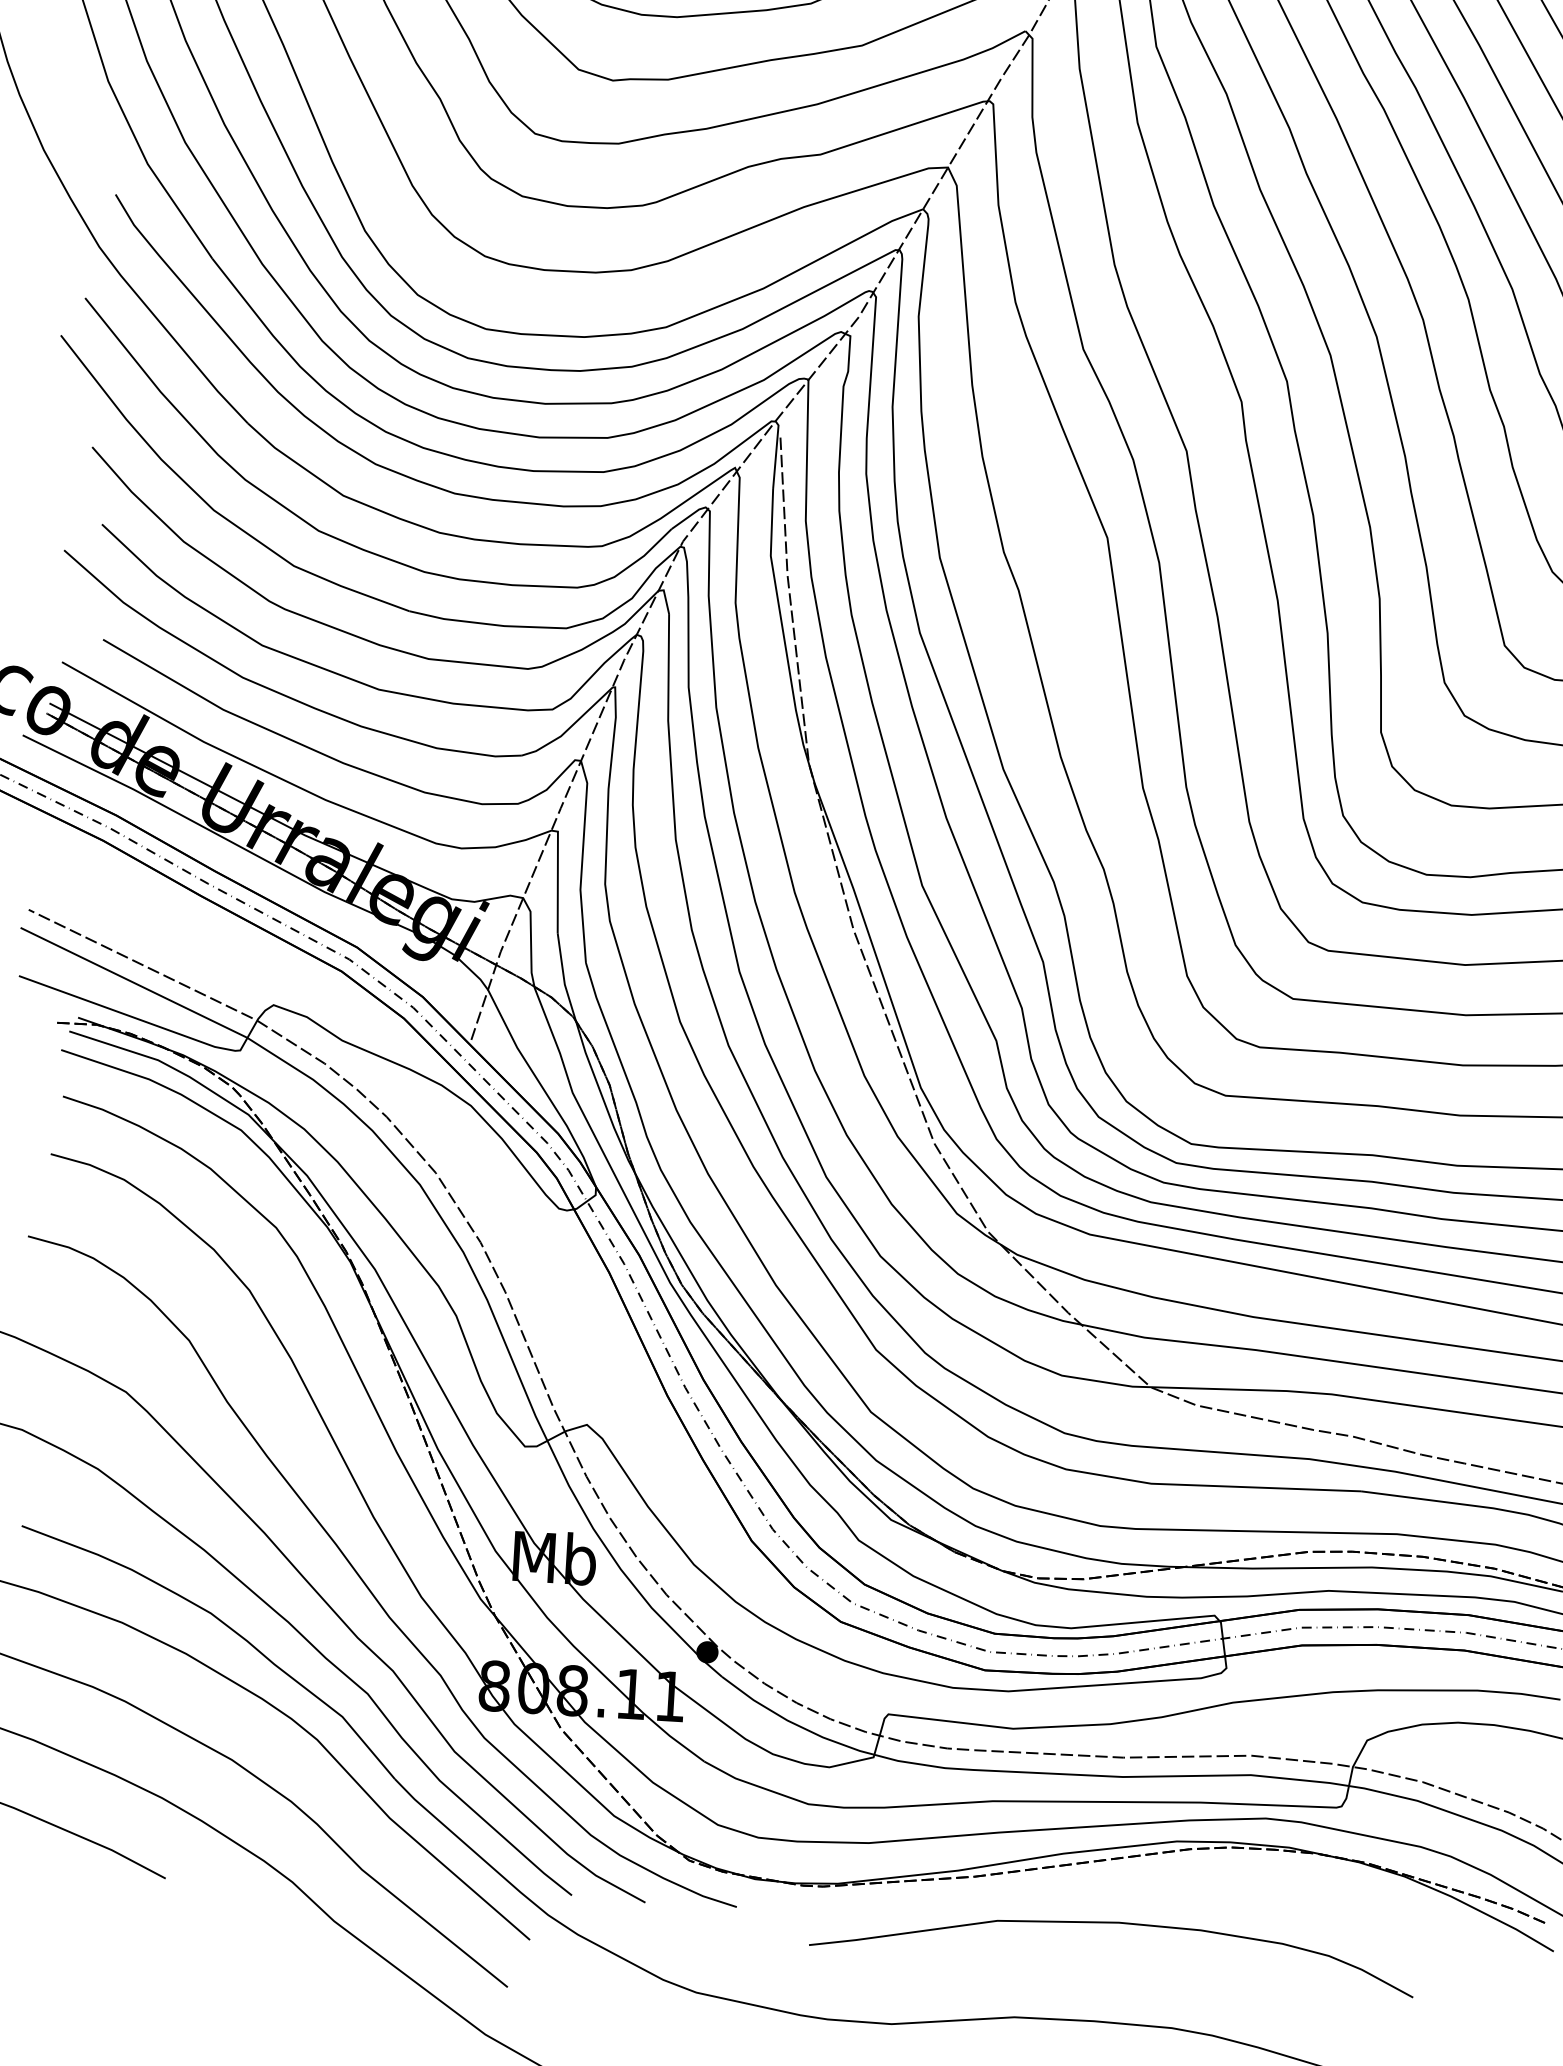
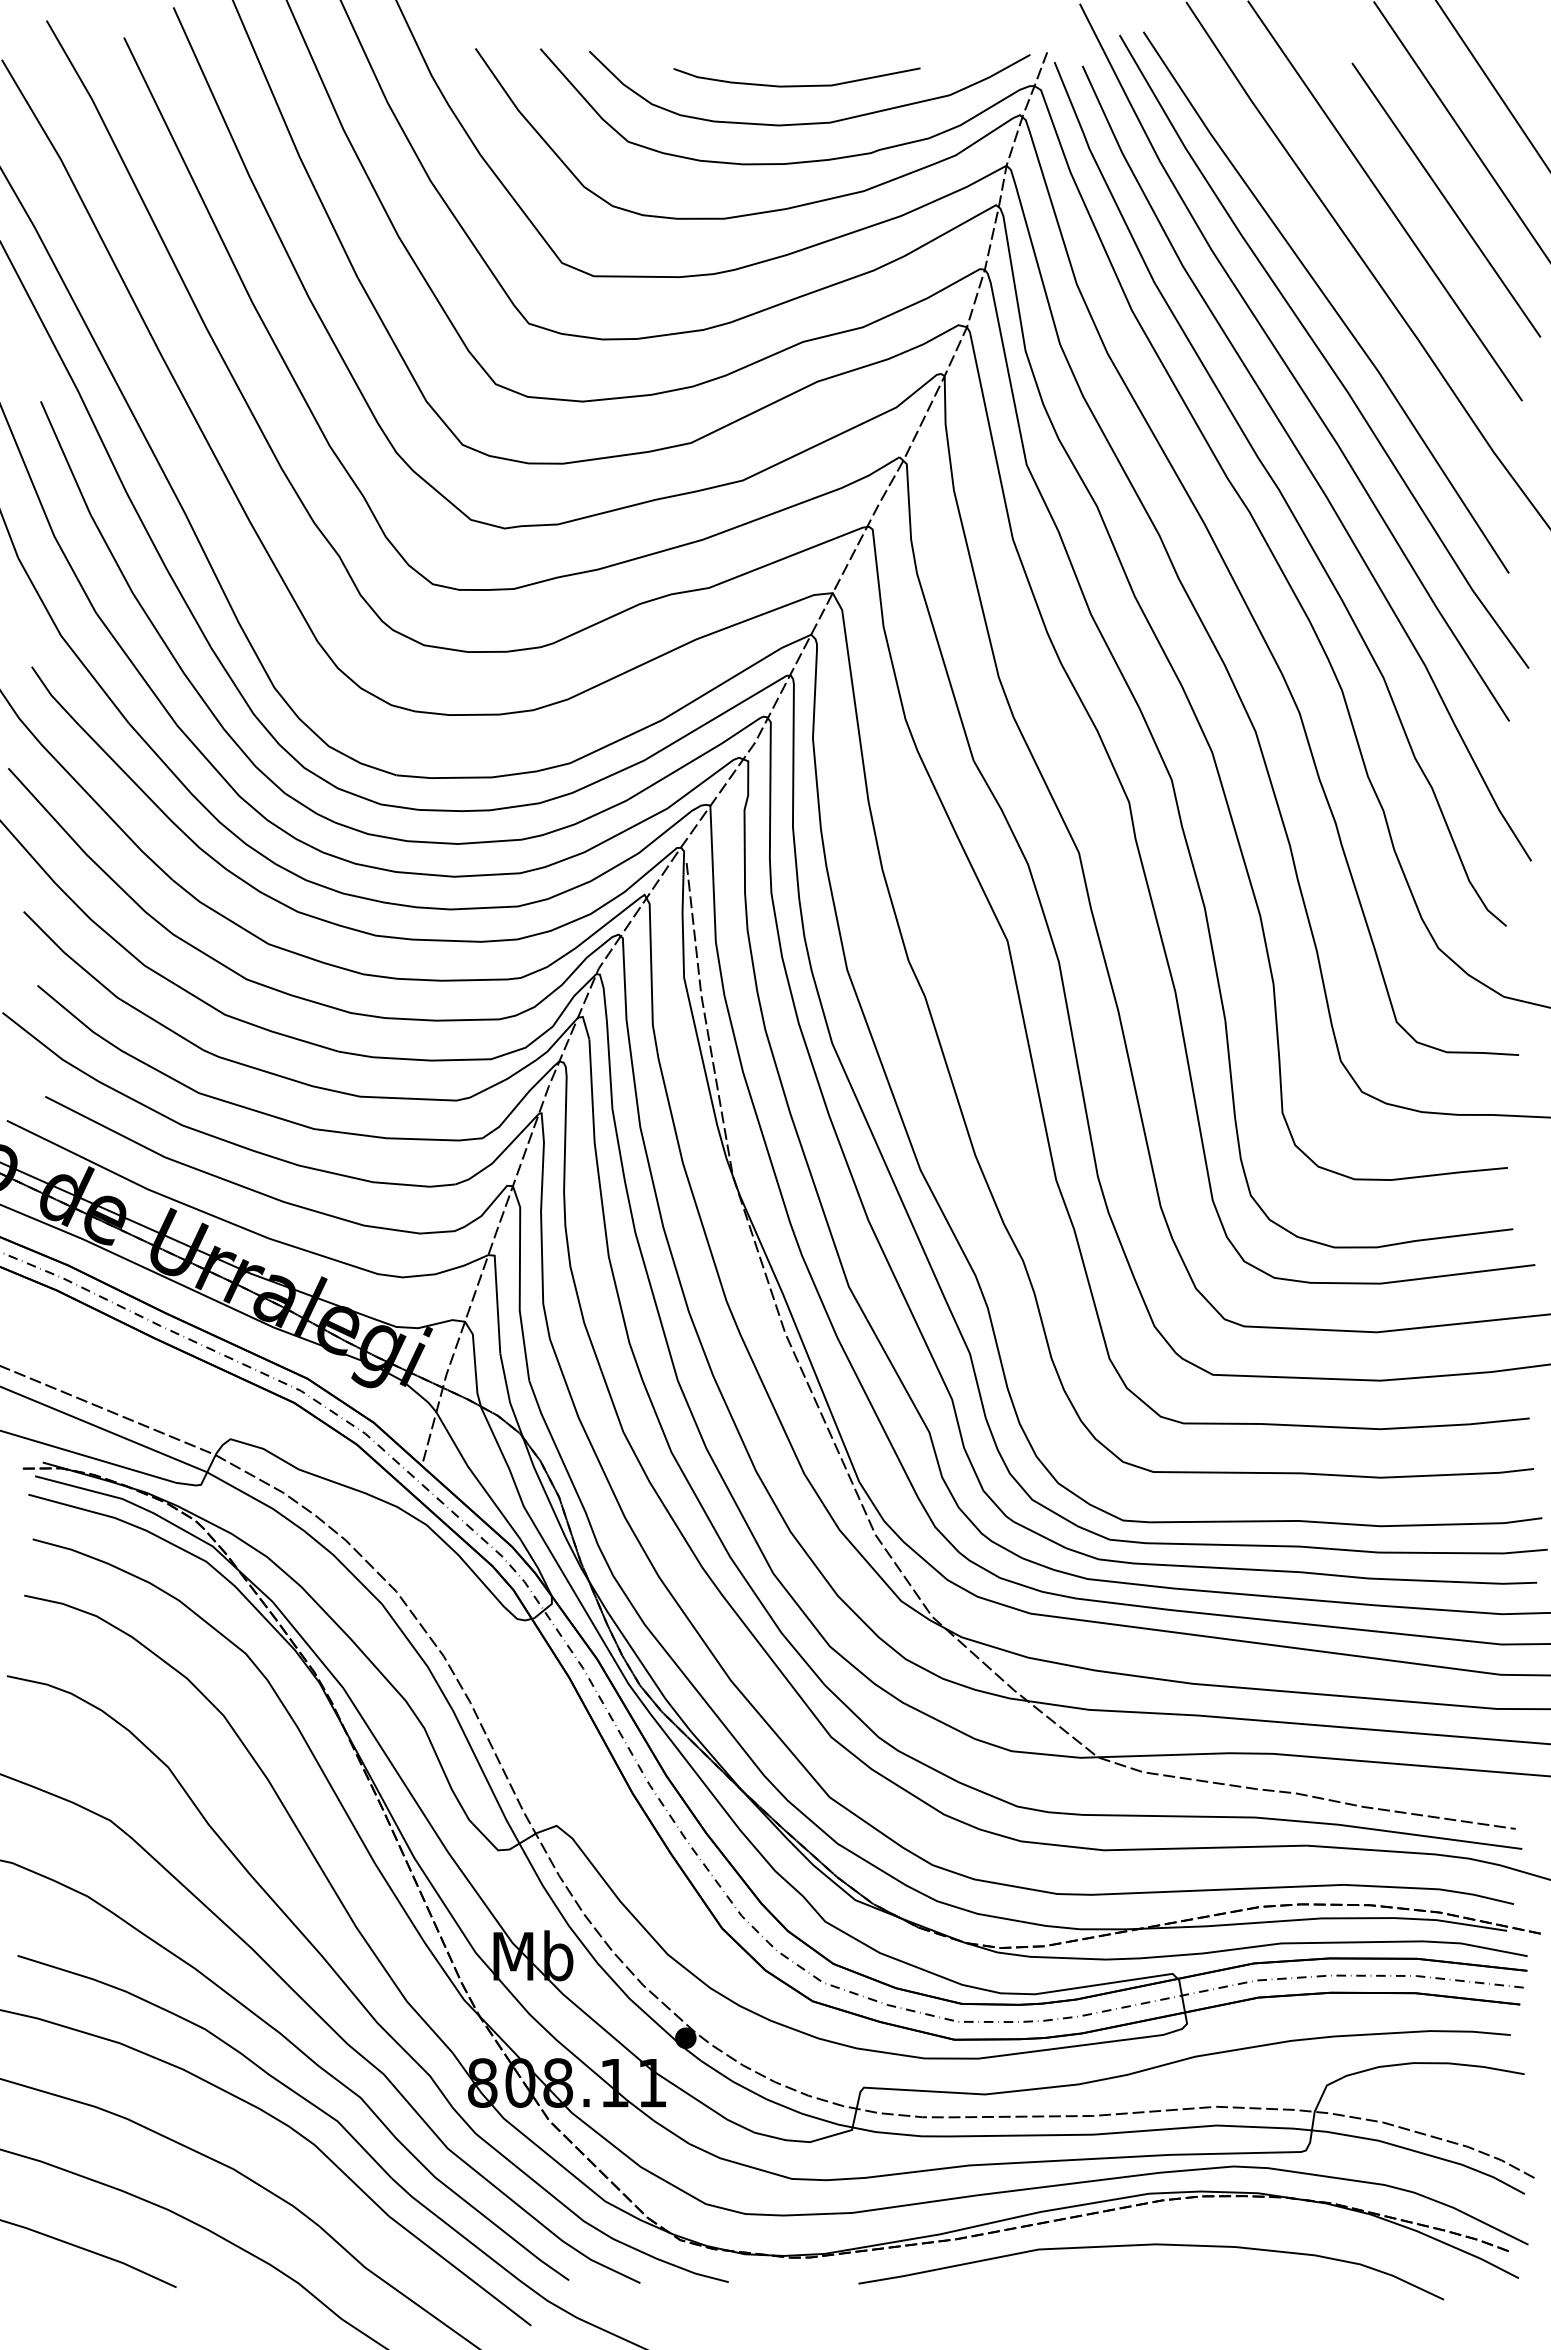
curve: (1114, 1923) -> (1151, 2245), moved

